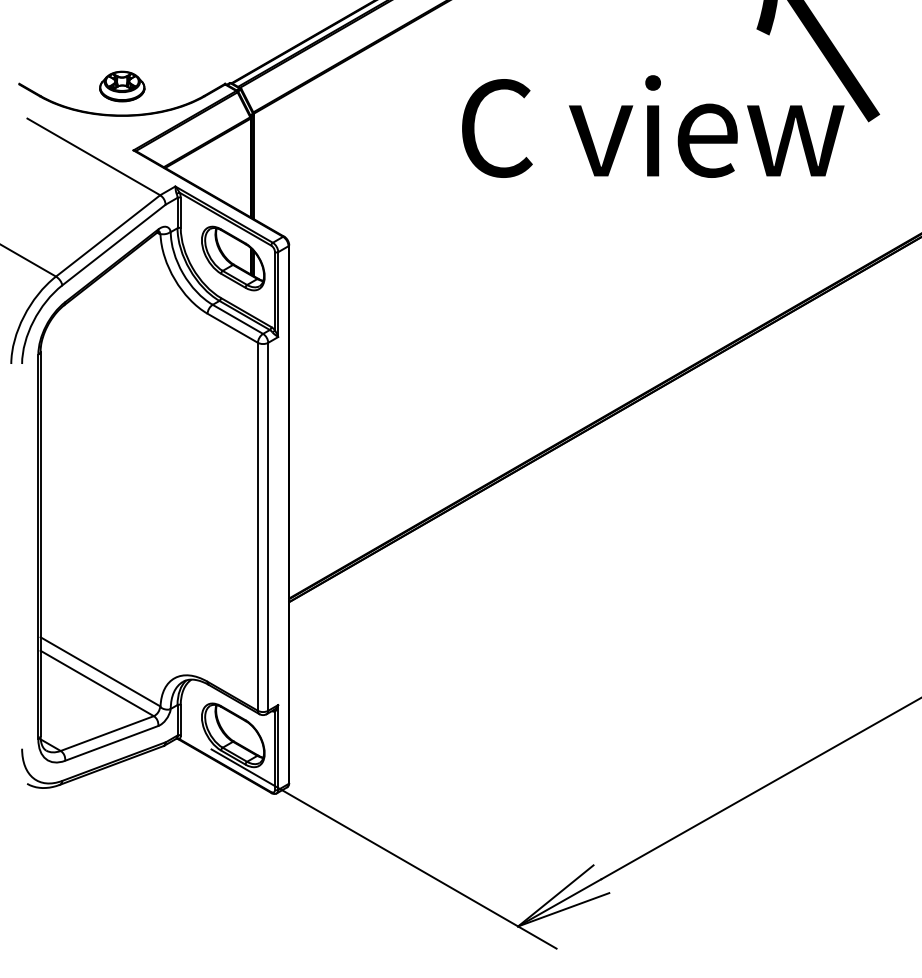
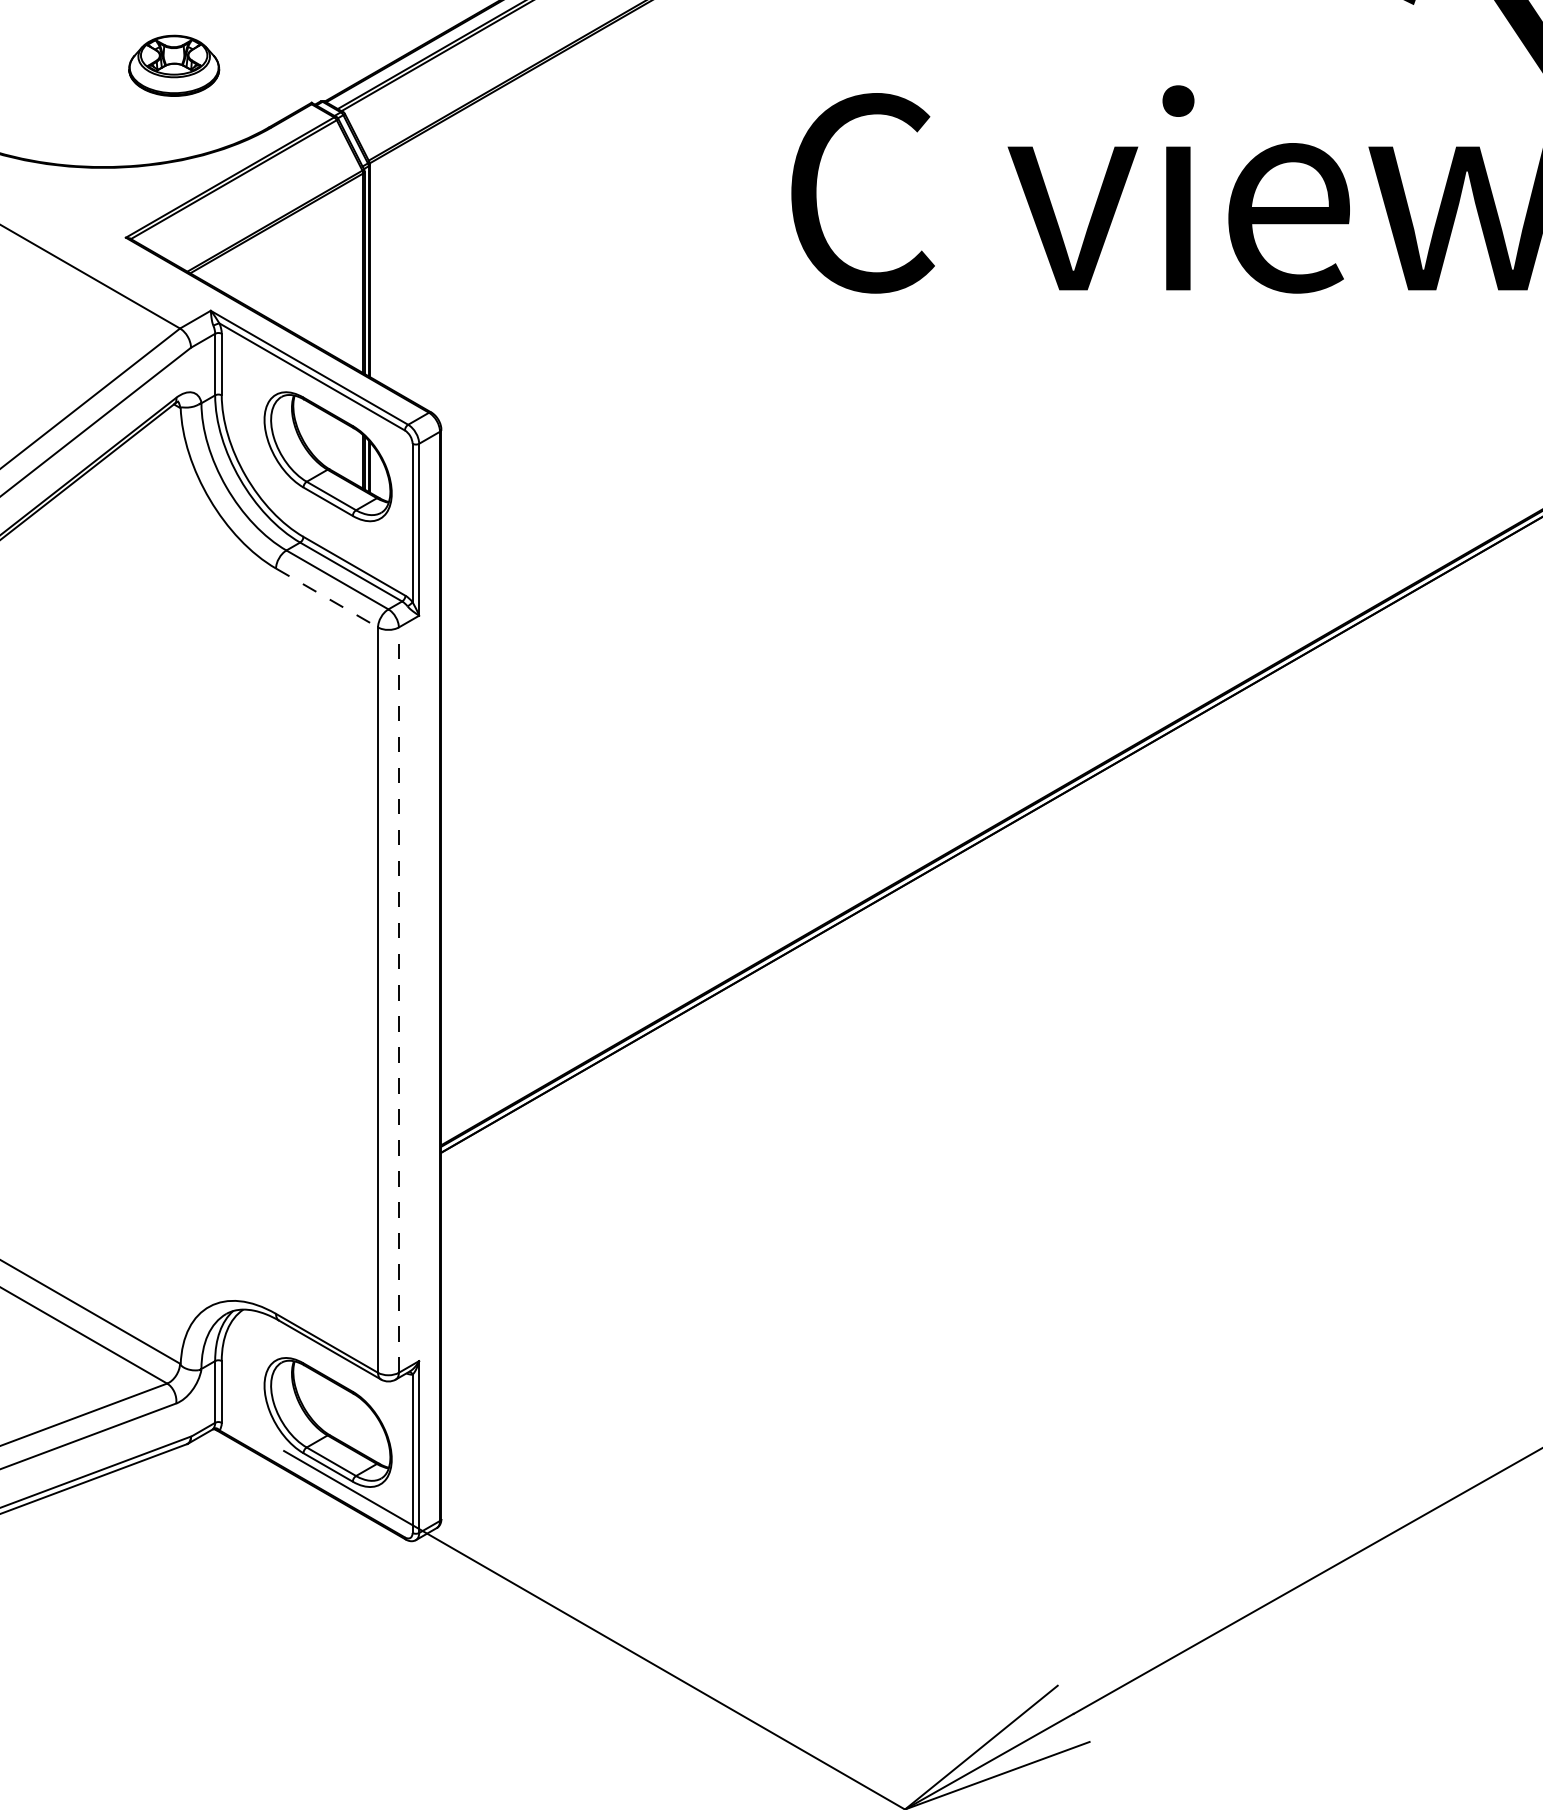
part: (122, 86) -> (174, 65), moved
line: (233, 328) -> (328, 598), solid -> dashed
line: (268, 526) -> (399, 999), solid -> dashed

